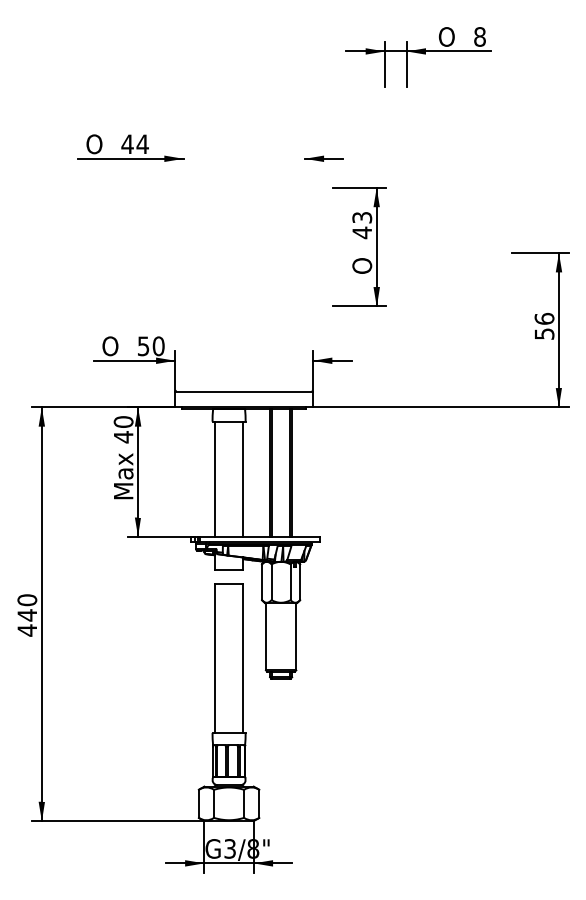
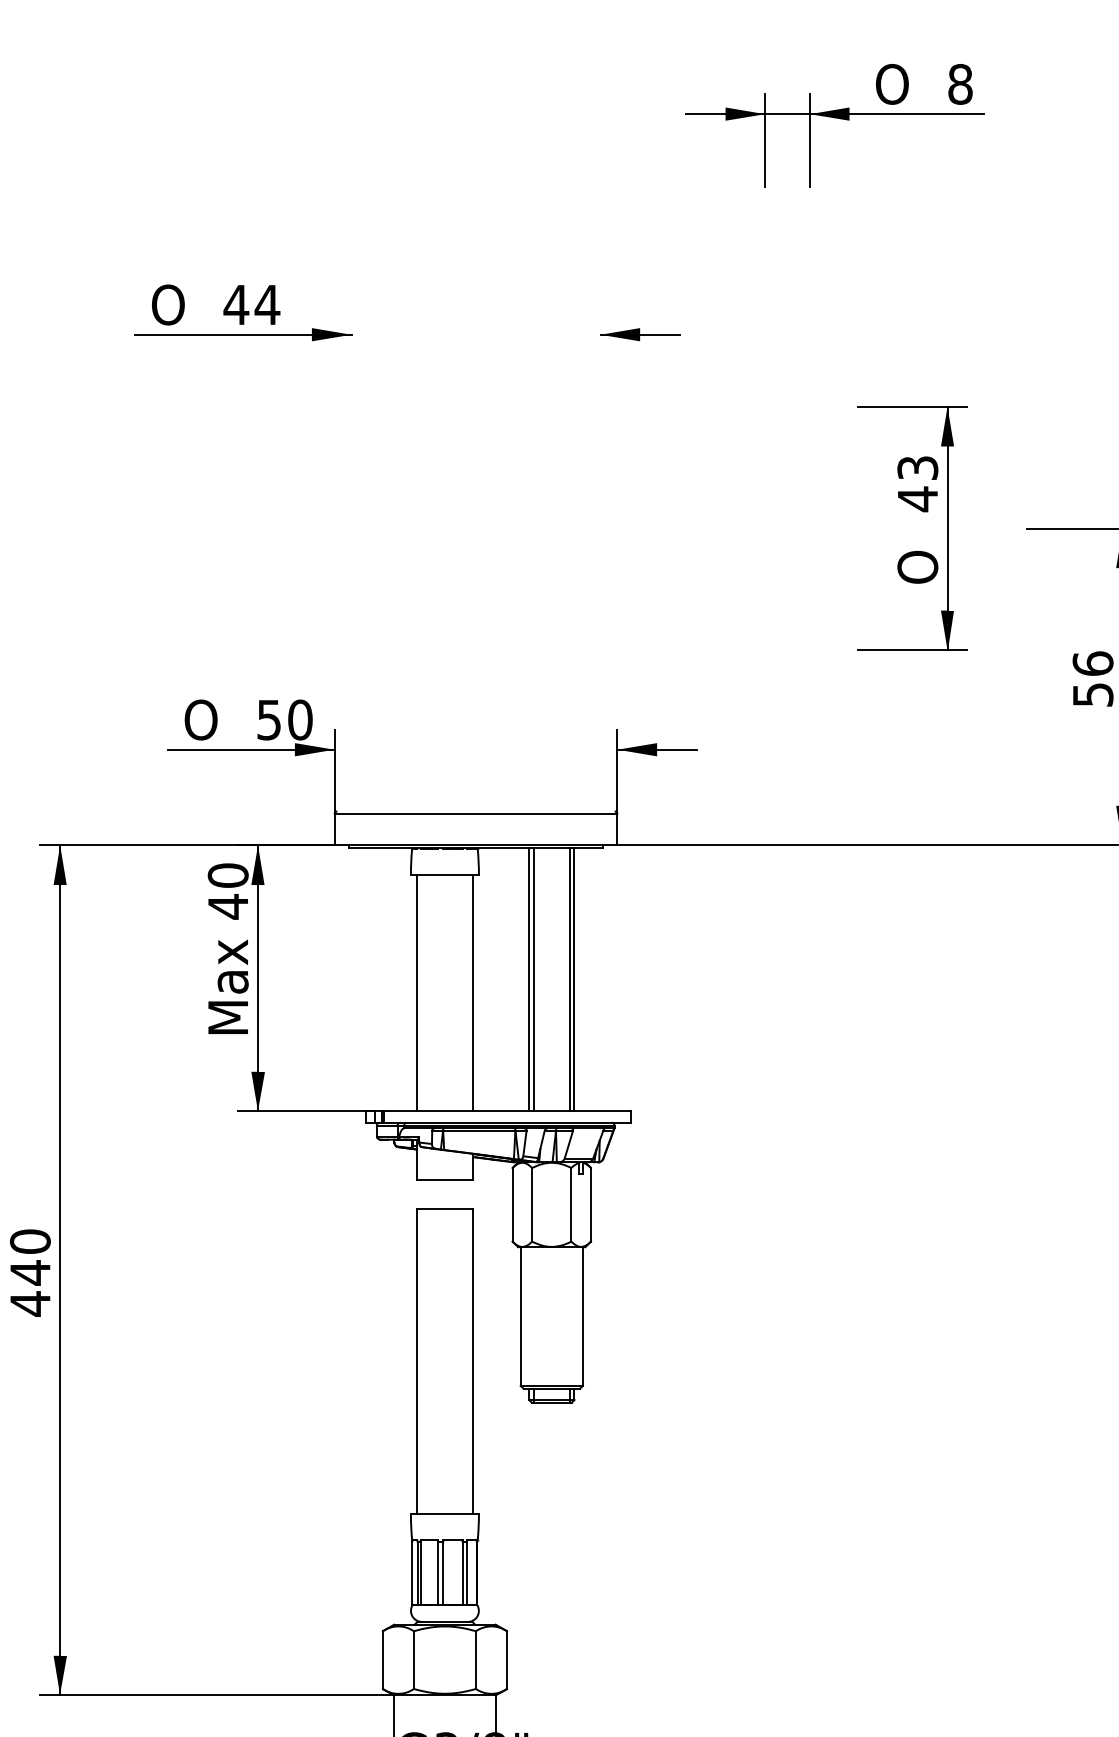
part: (363, 238) -> (920, 510), moved

